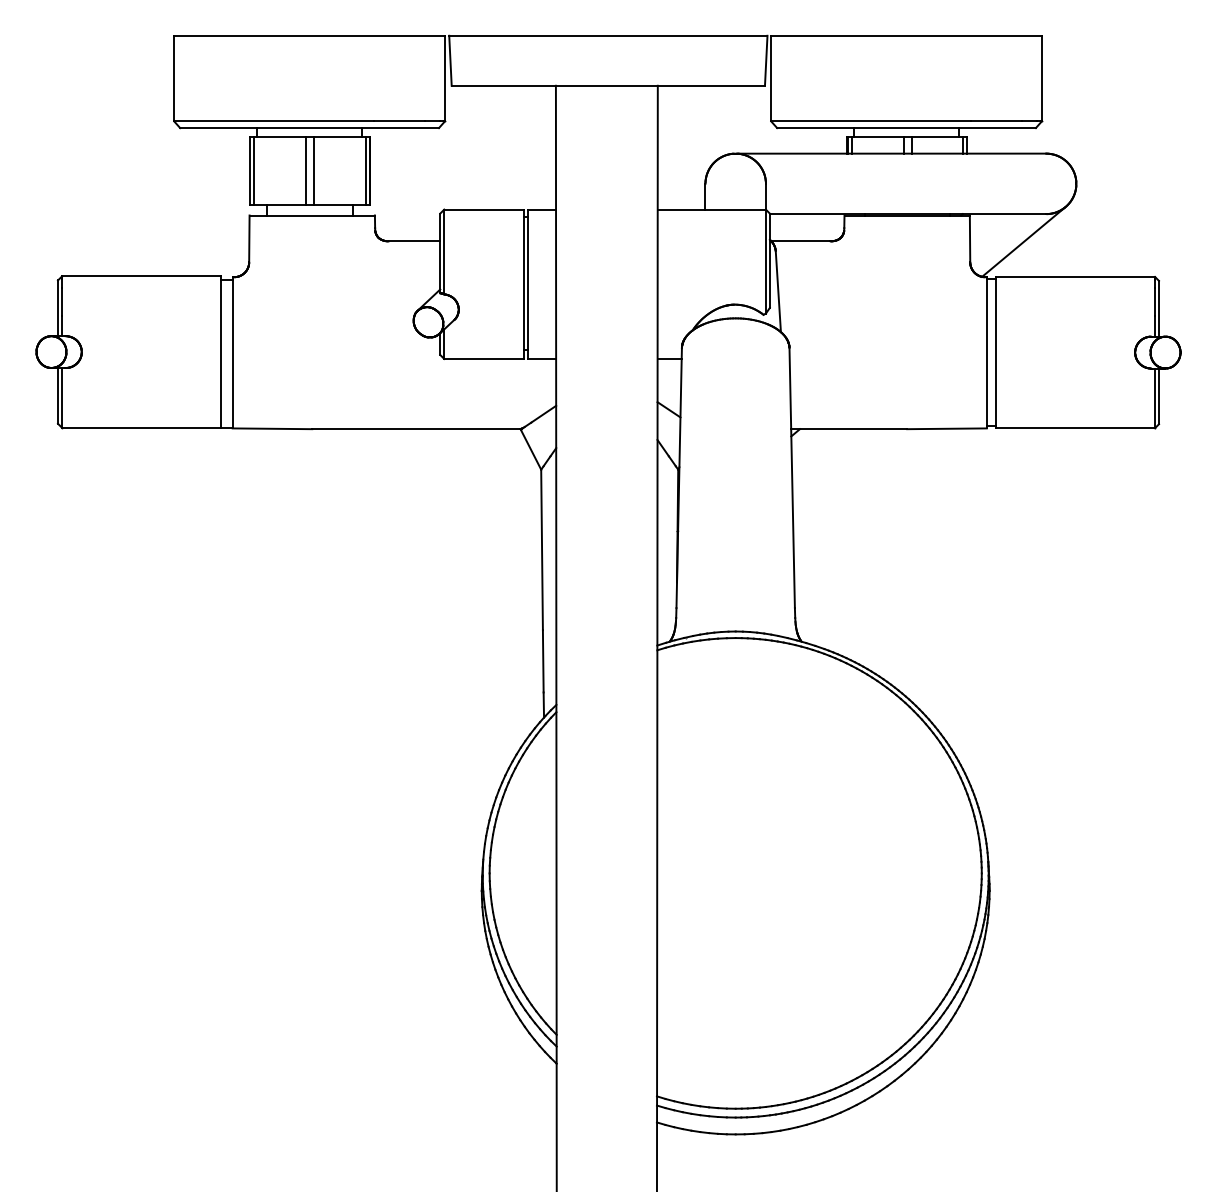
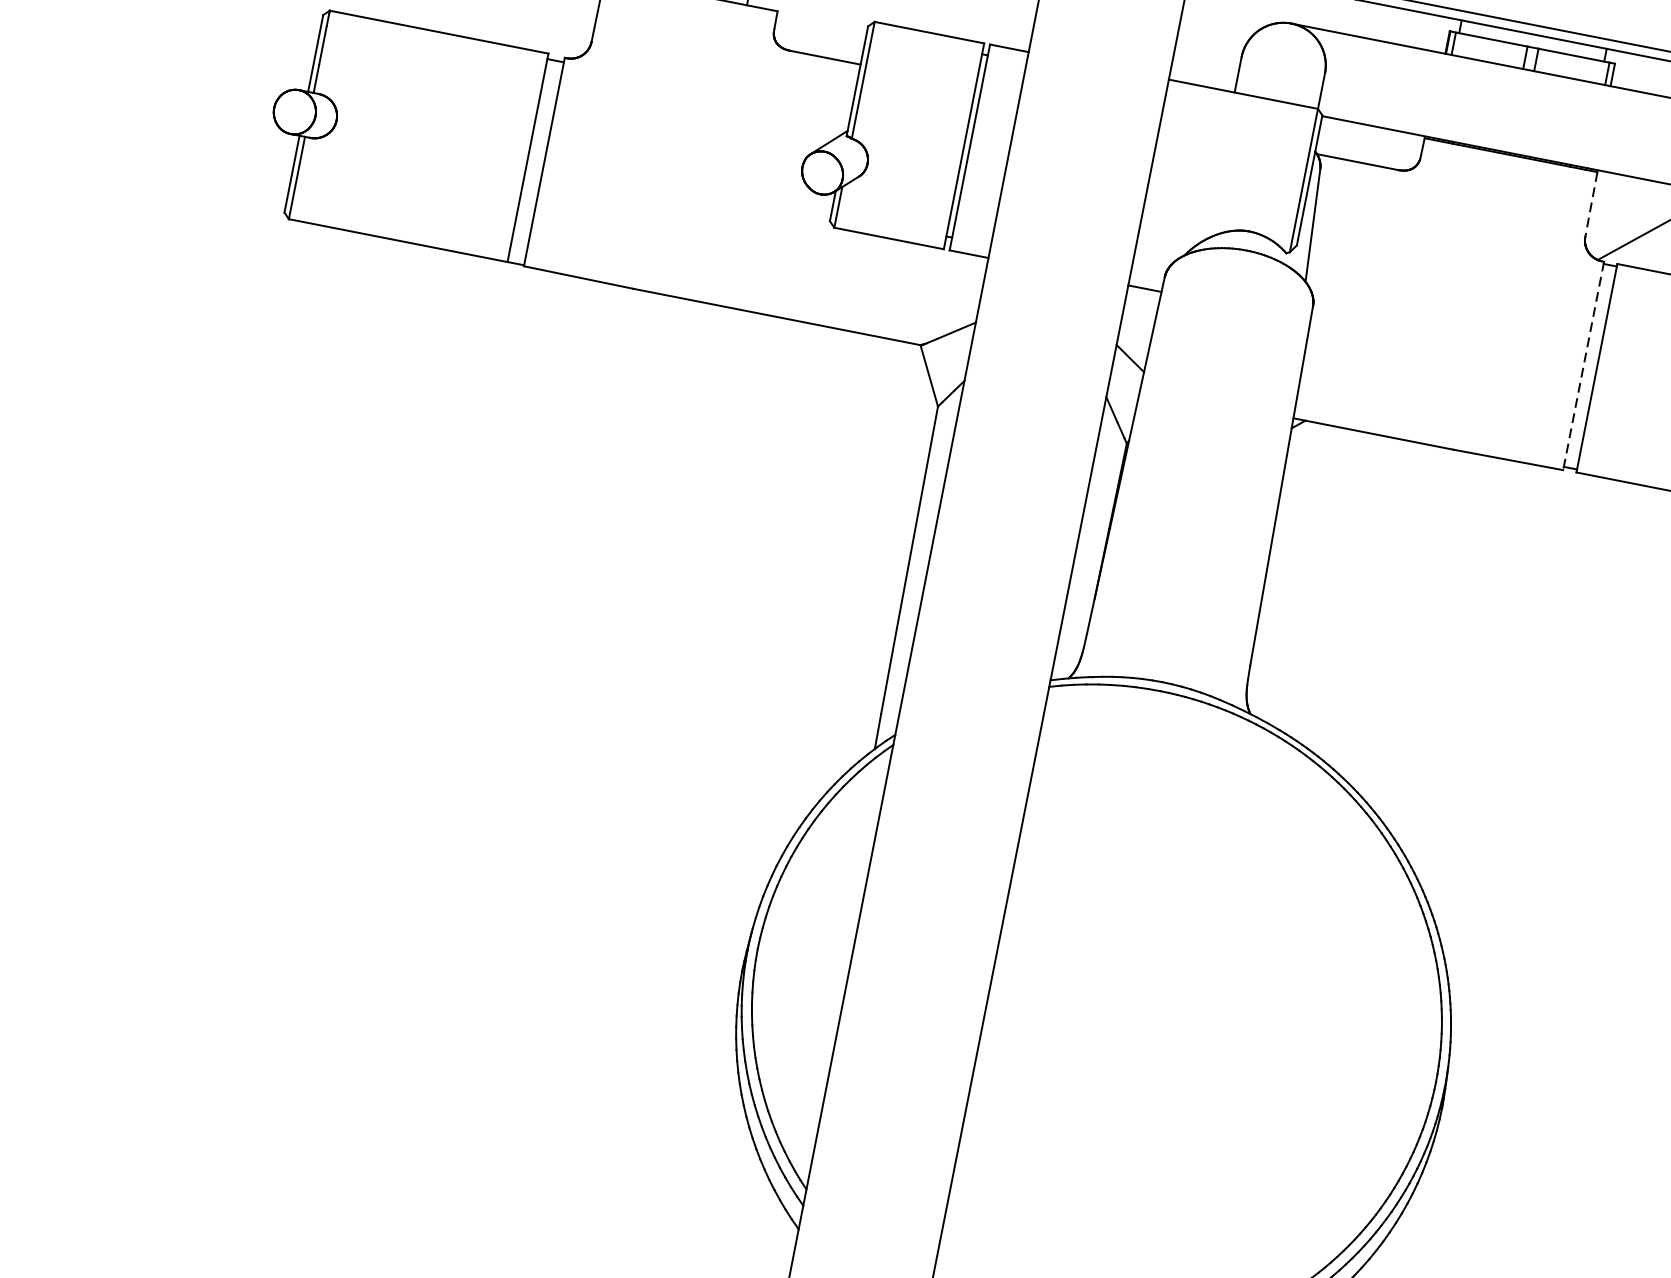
line: (970, 239) -> (1591, 205), solid -> dashed
line: (986, 352) -> (1583, 365), solid -> dashed

